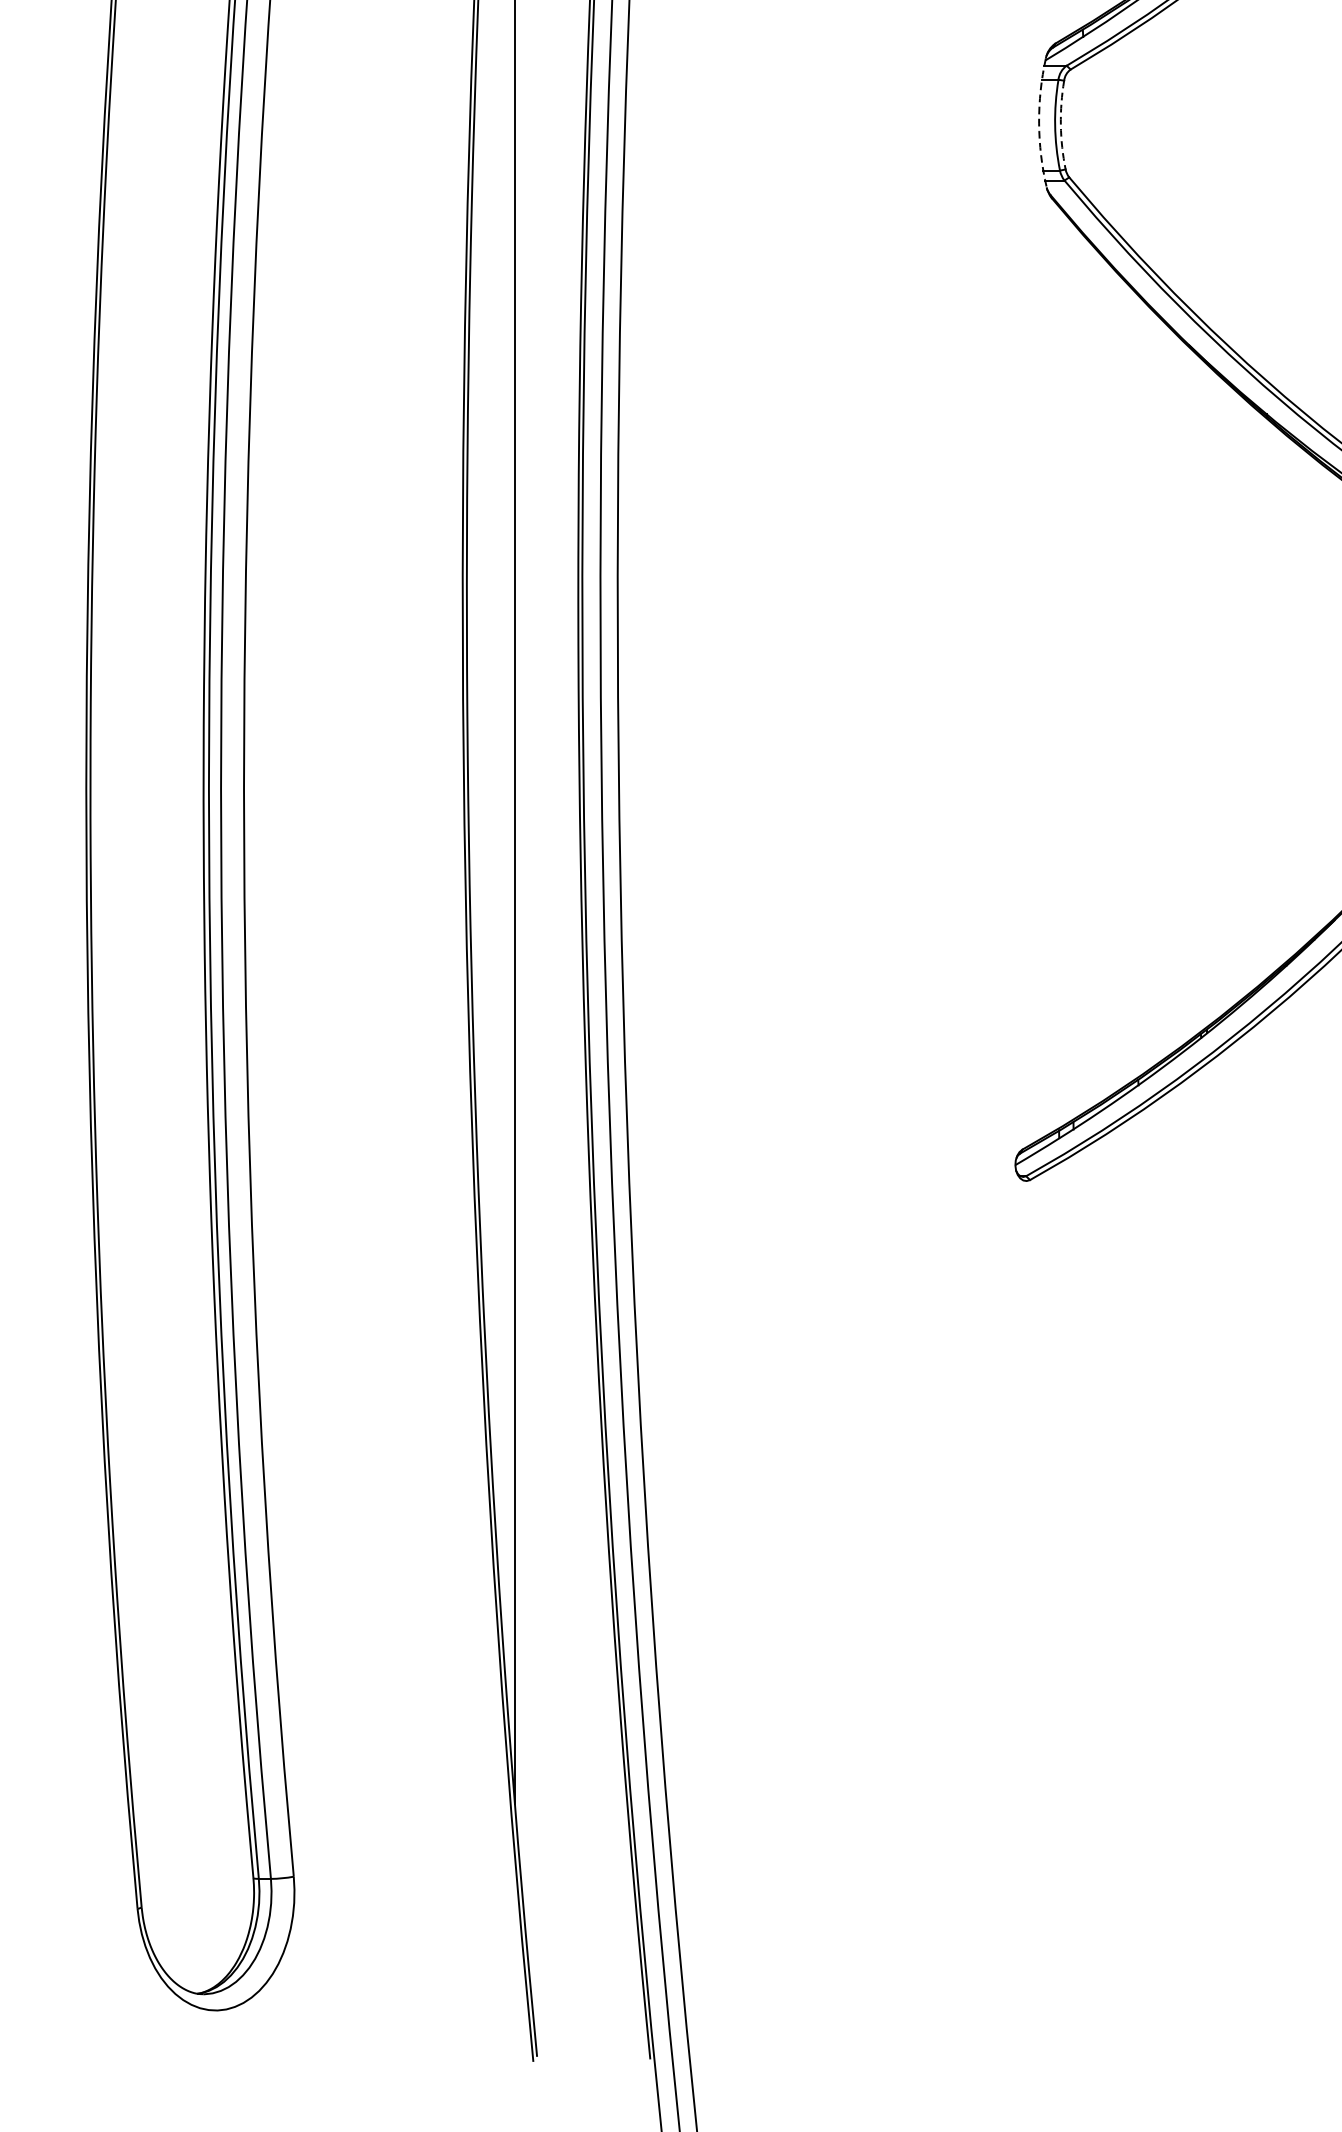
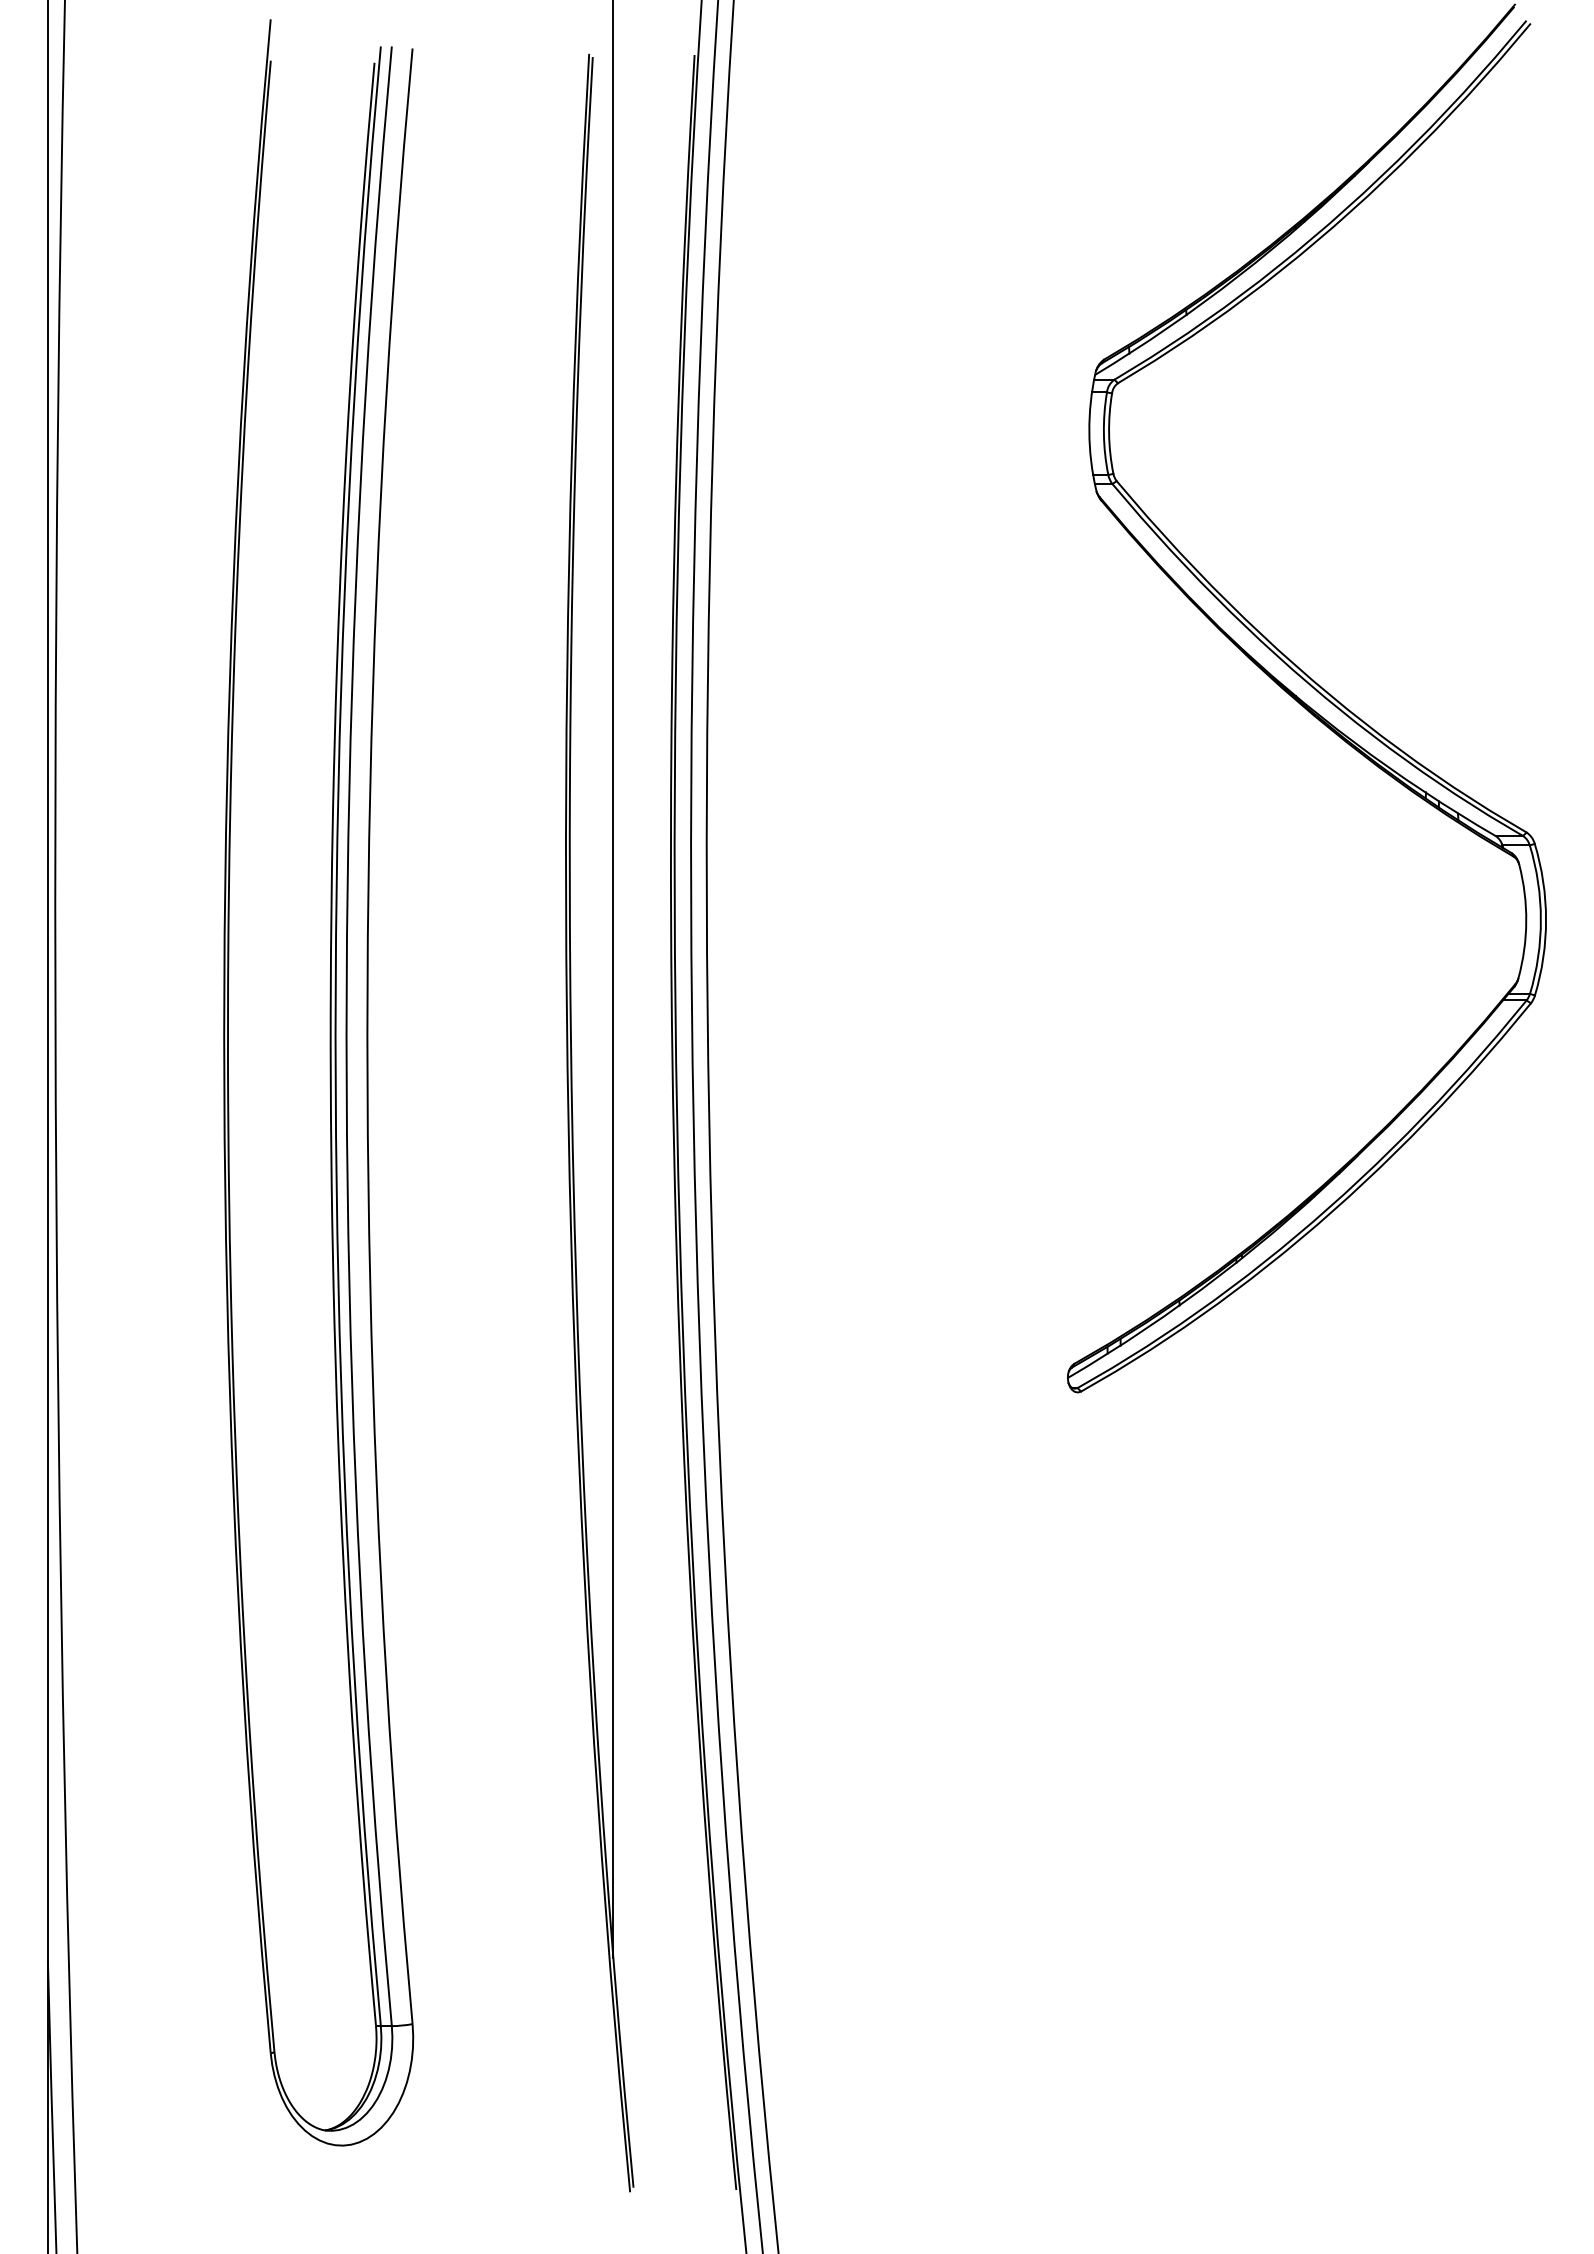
arc: (1039, 122) -> (1089, 431), dashed -> solid
arc: (1061, 124) -> (1109, 433), dashed -> solid

